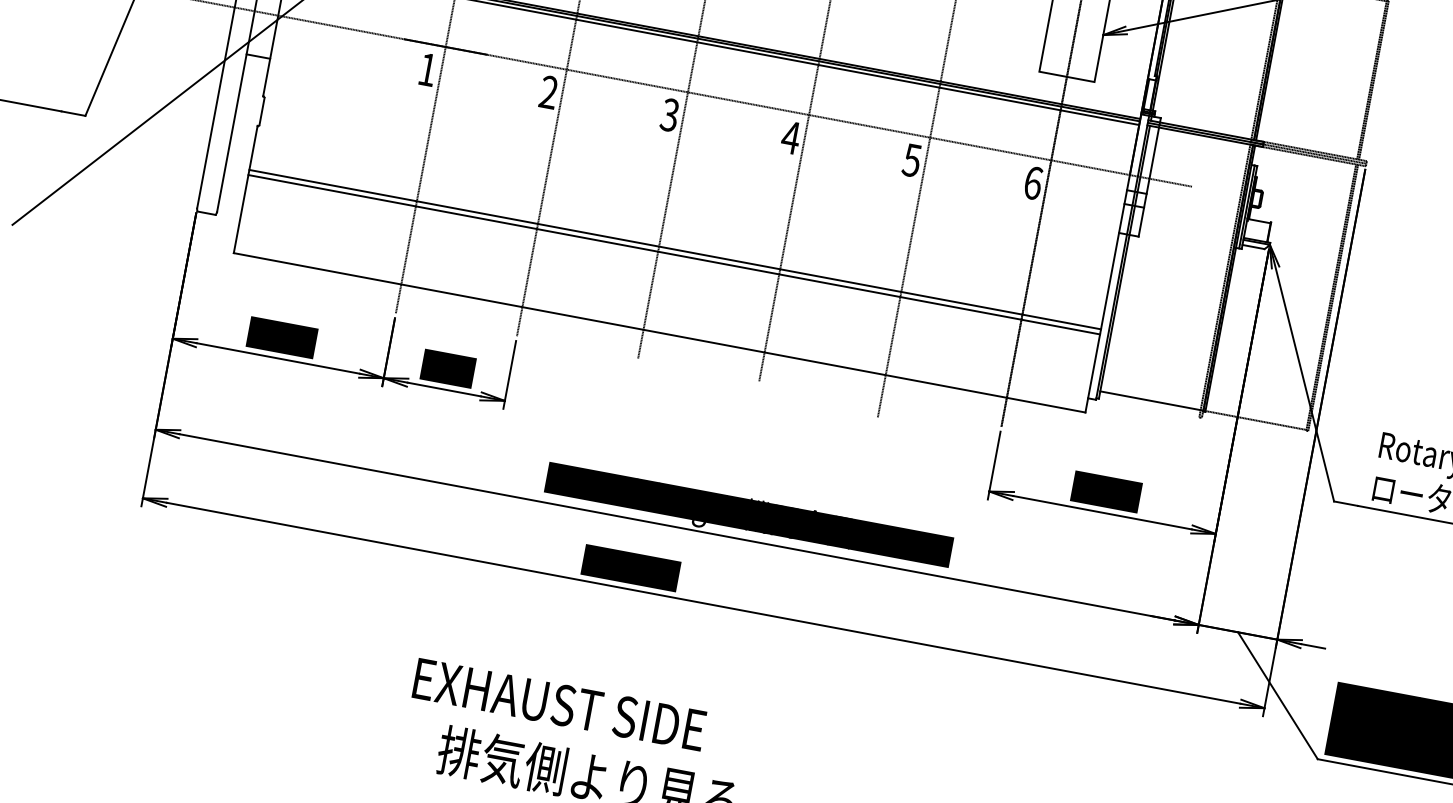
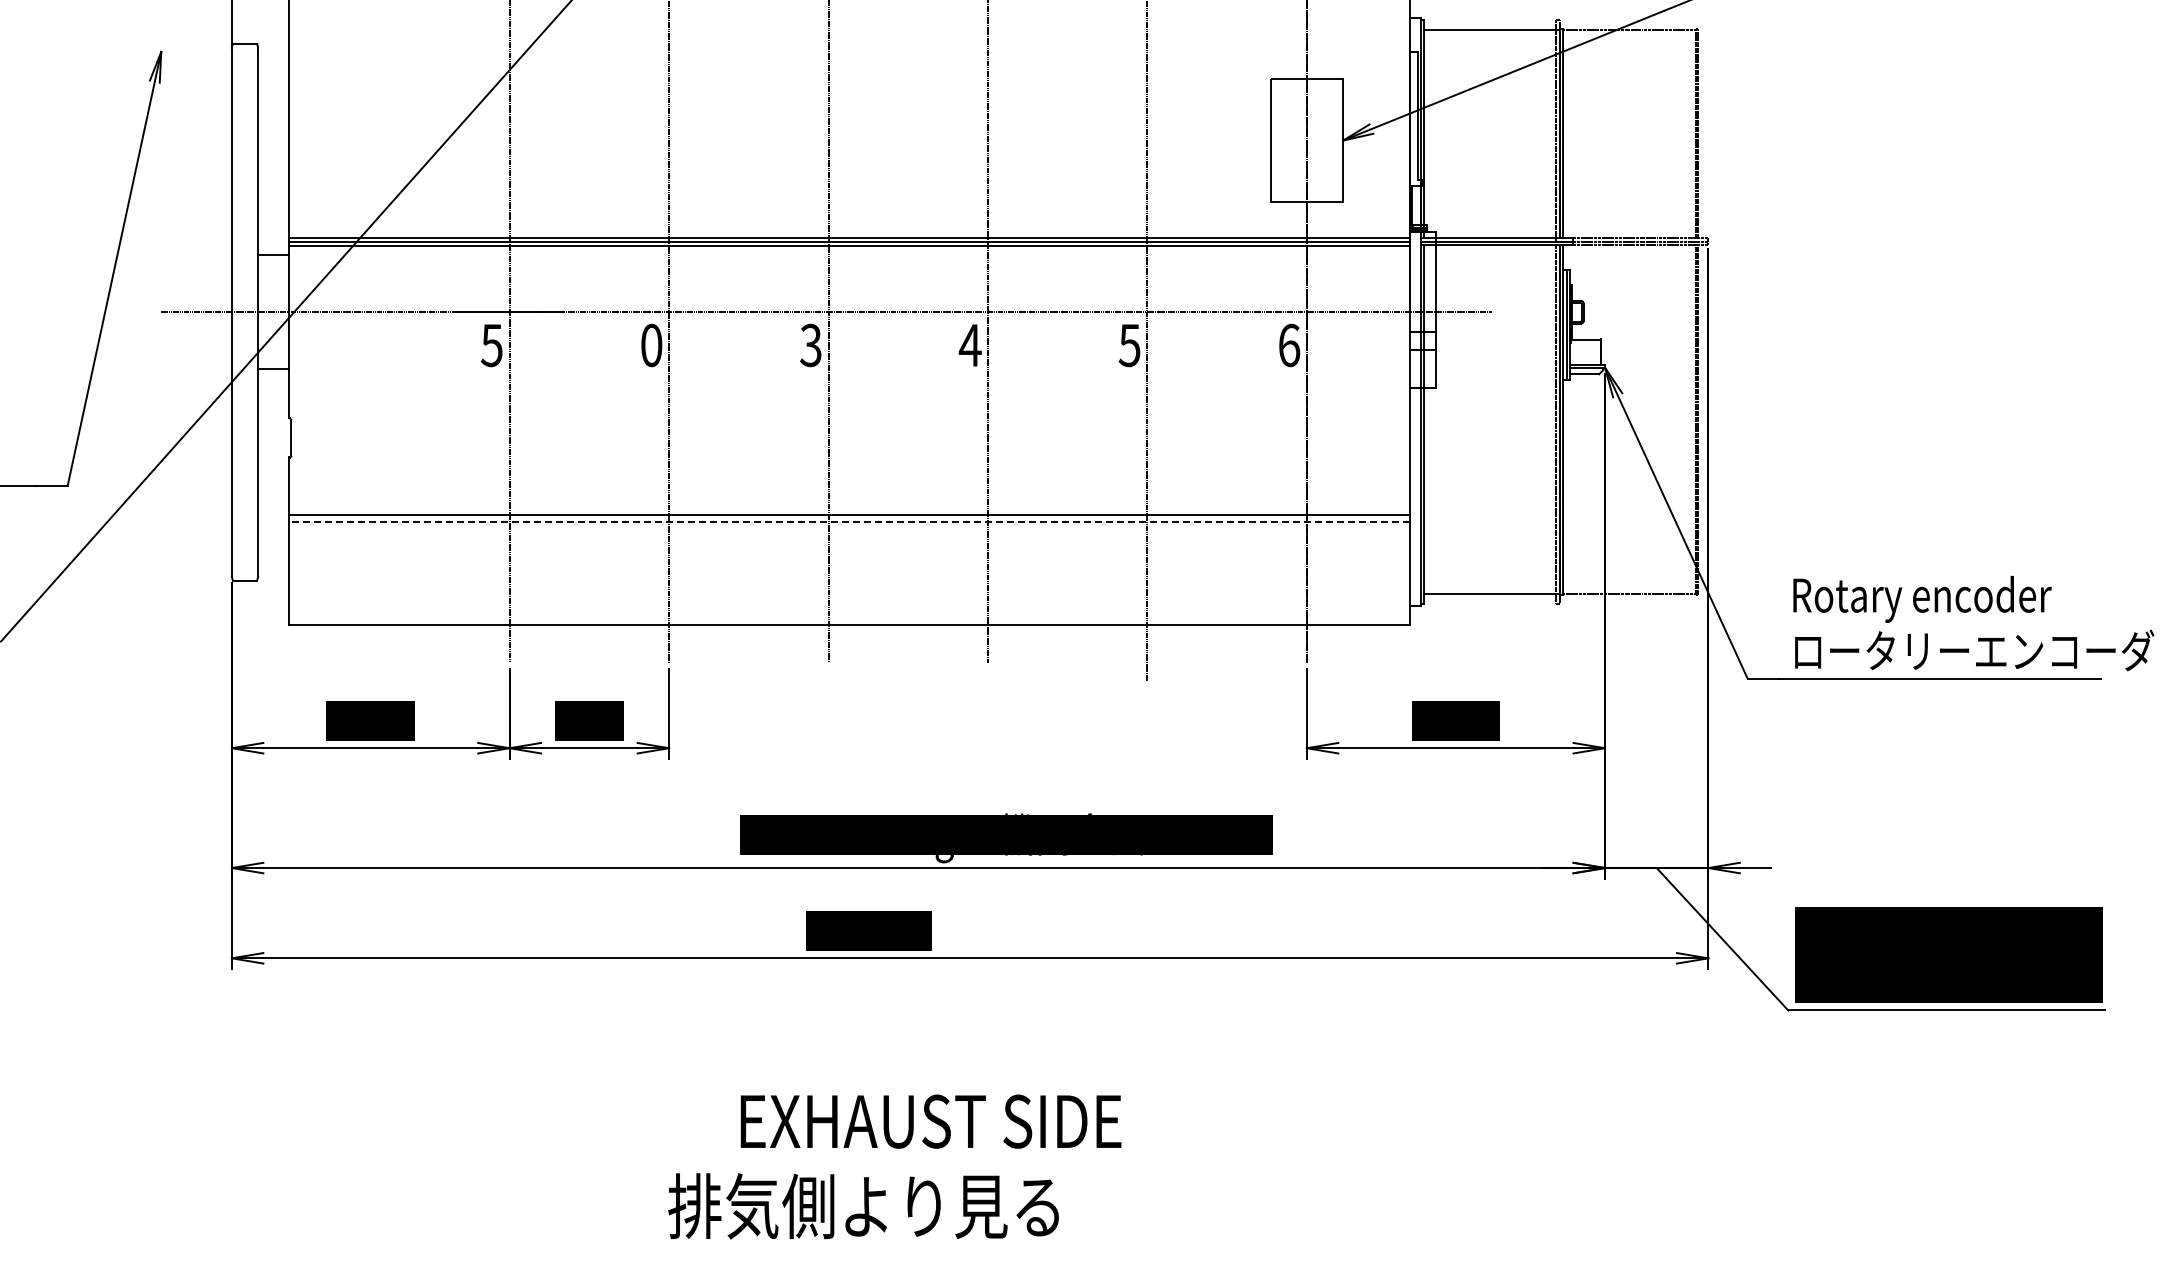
text: (427, 69) -> (491, 345), 1 -> 5
text: (548, 92) -> (651, 345), 2 -> 0
line: (674, 255) -> (849, 522), solid -> dashed
text: (559, 704) -> (930, 1121), moved

